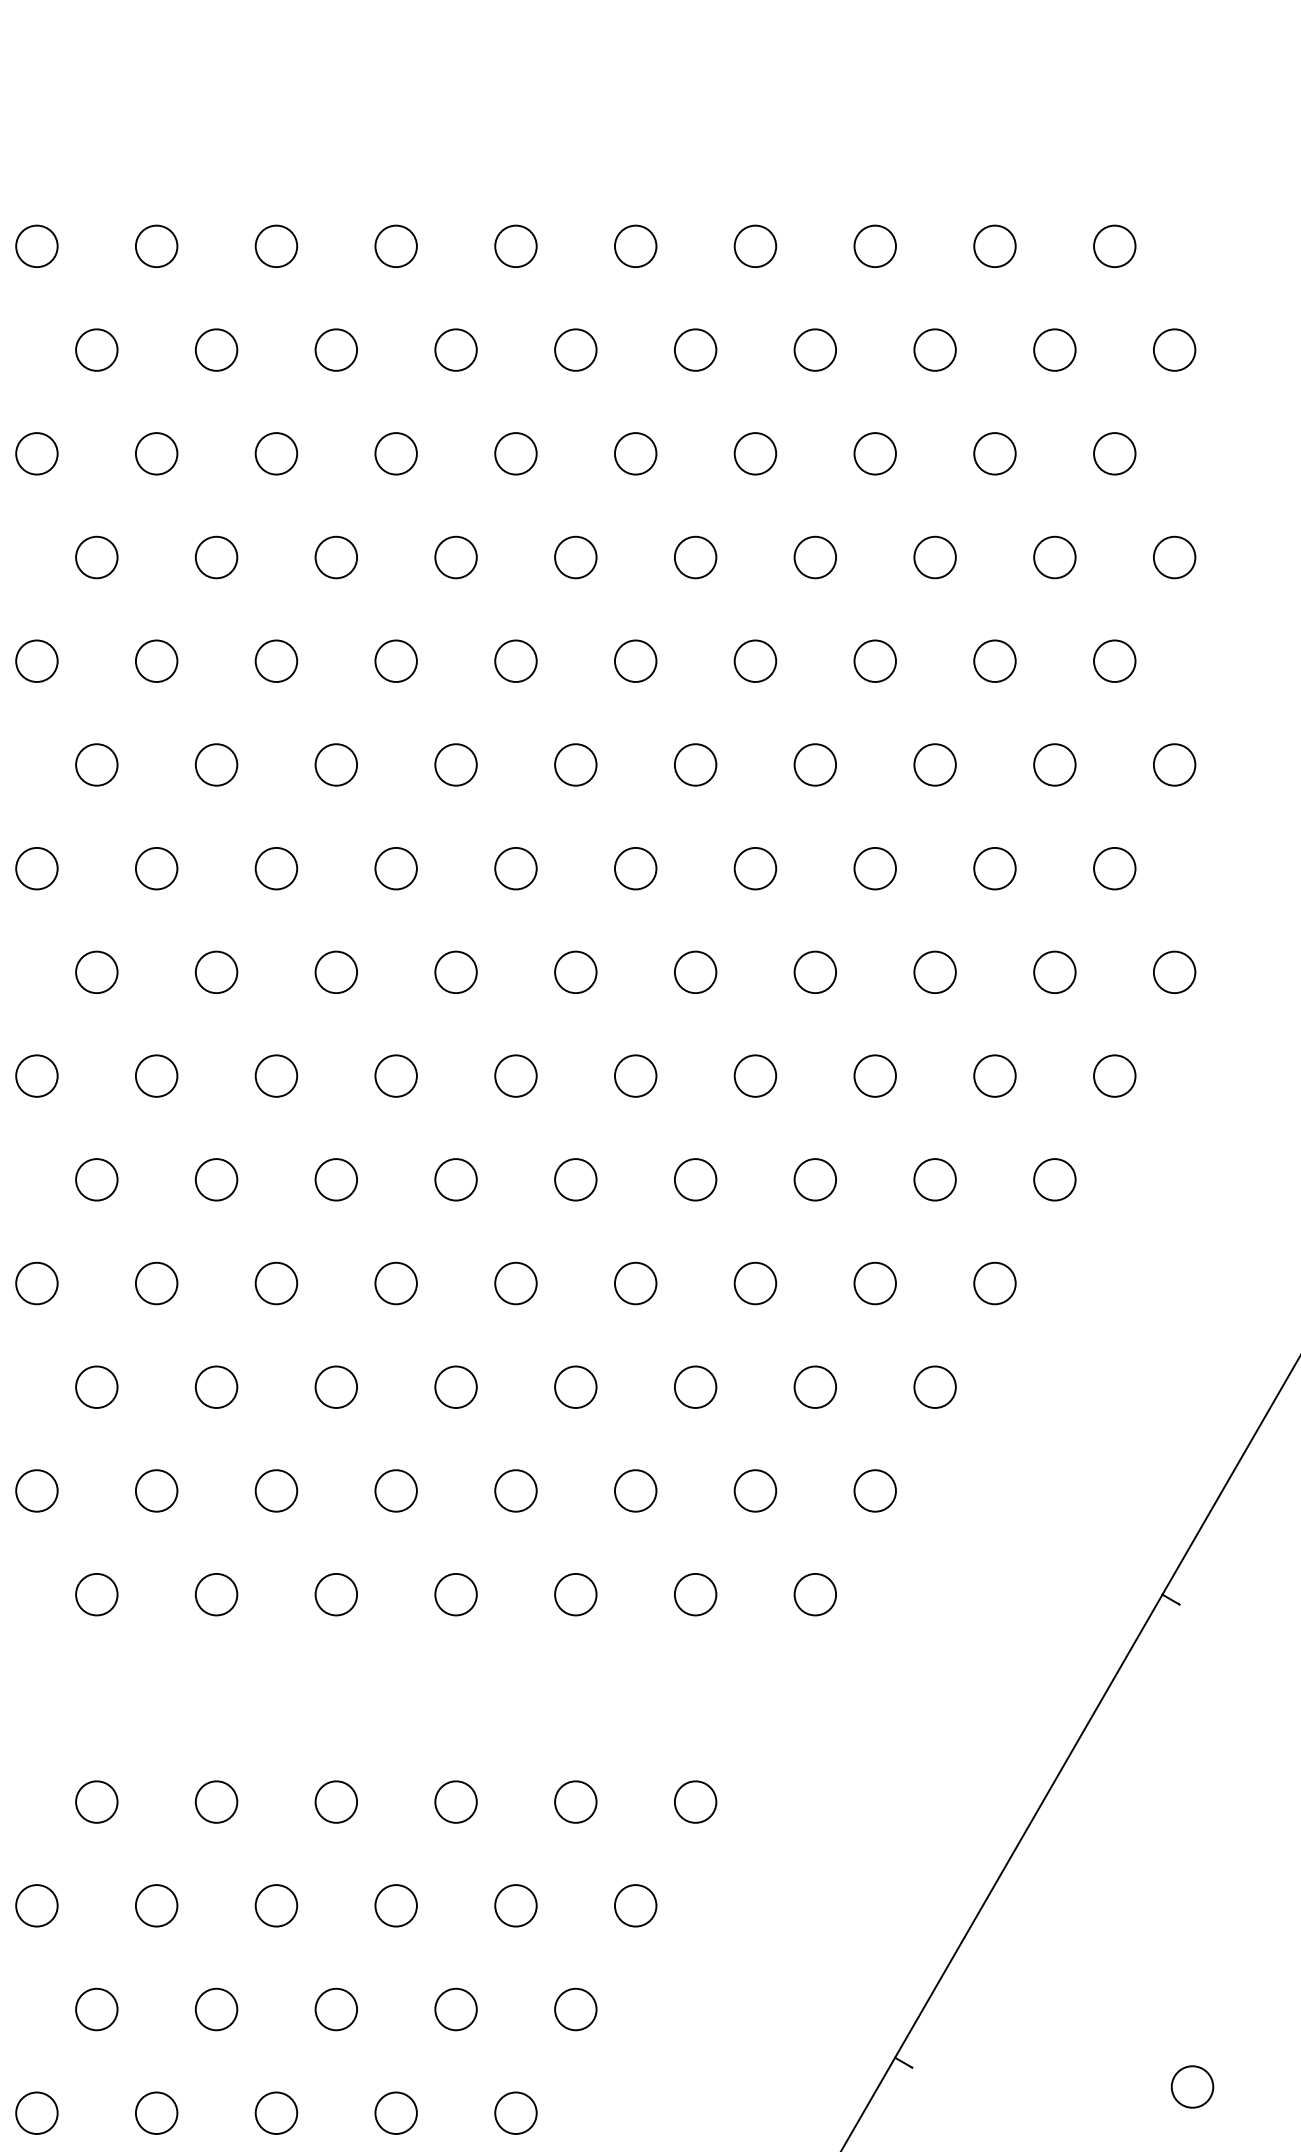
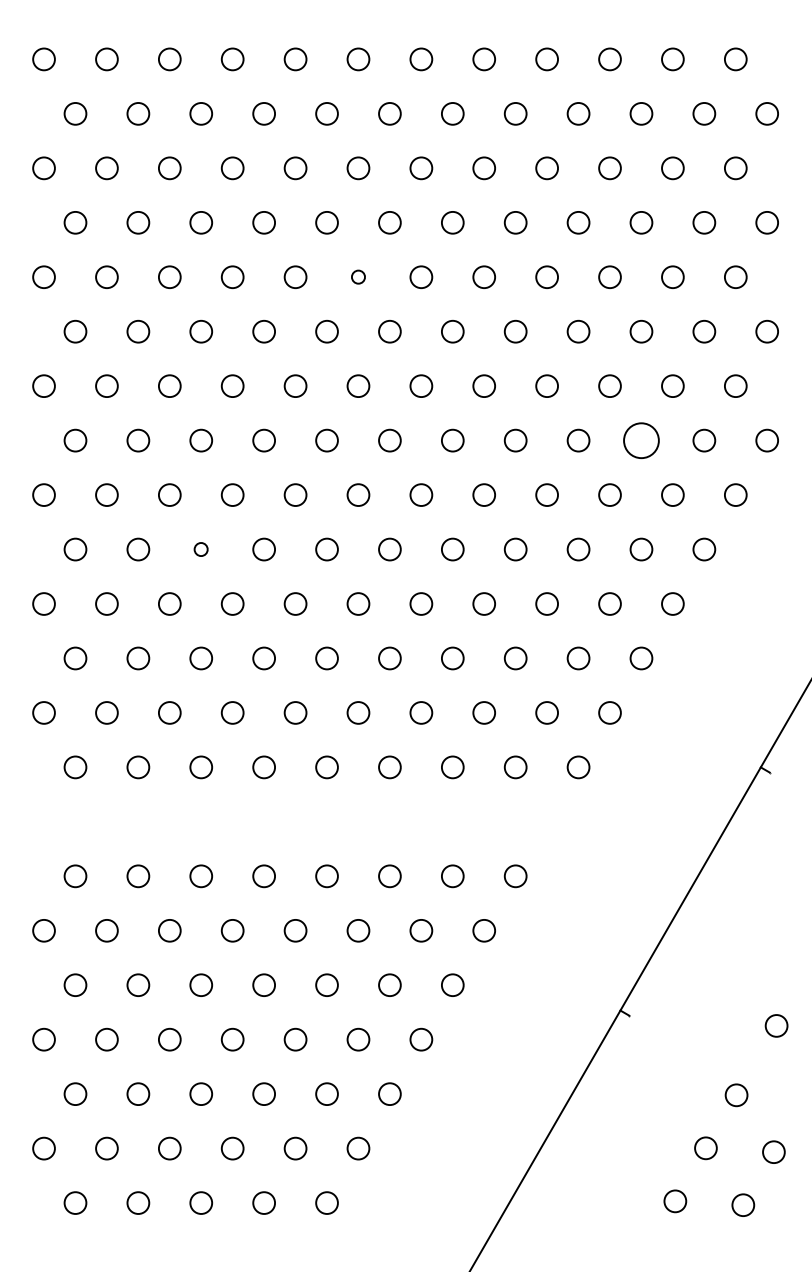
circle: (396, 659) -> (358, 276), size x0.6
circle: (935, 972) -> (641, 440), size x1.6
circle: (95, 1179) -> (200, 549), size x0.6

